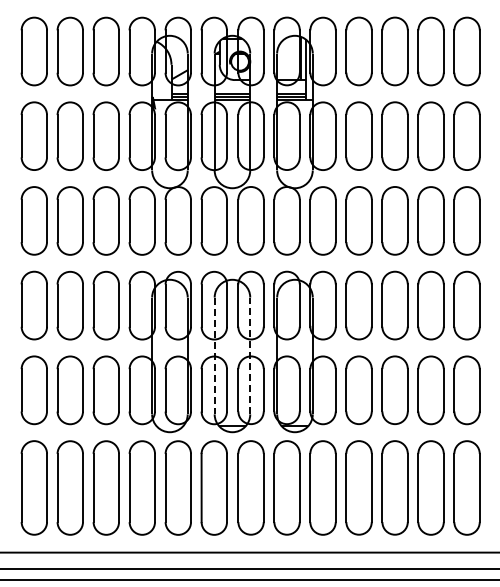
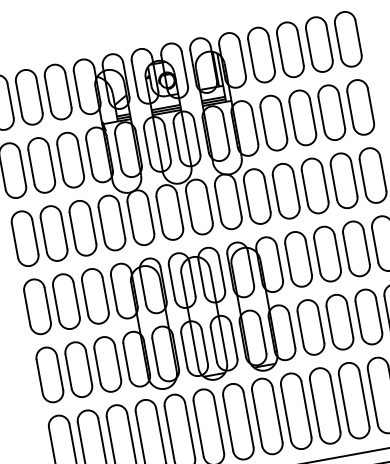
line: (250, 355) -> (218, 315), dashed -> solid
line: (214, 356) -> (189, 321), dashed -> solid

